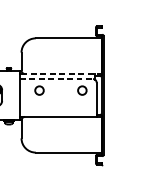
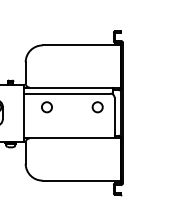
line: (61, 73) -> (73, 87), dashed -> solid
line: (56, 78) -> (67, 93), dashed -> solid

